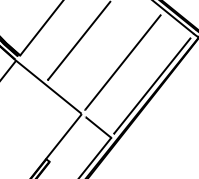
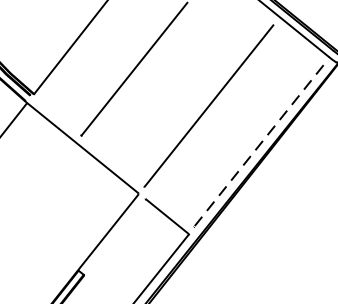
line: (152, 86) -> (259, 146), solid -> dashed

